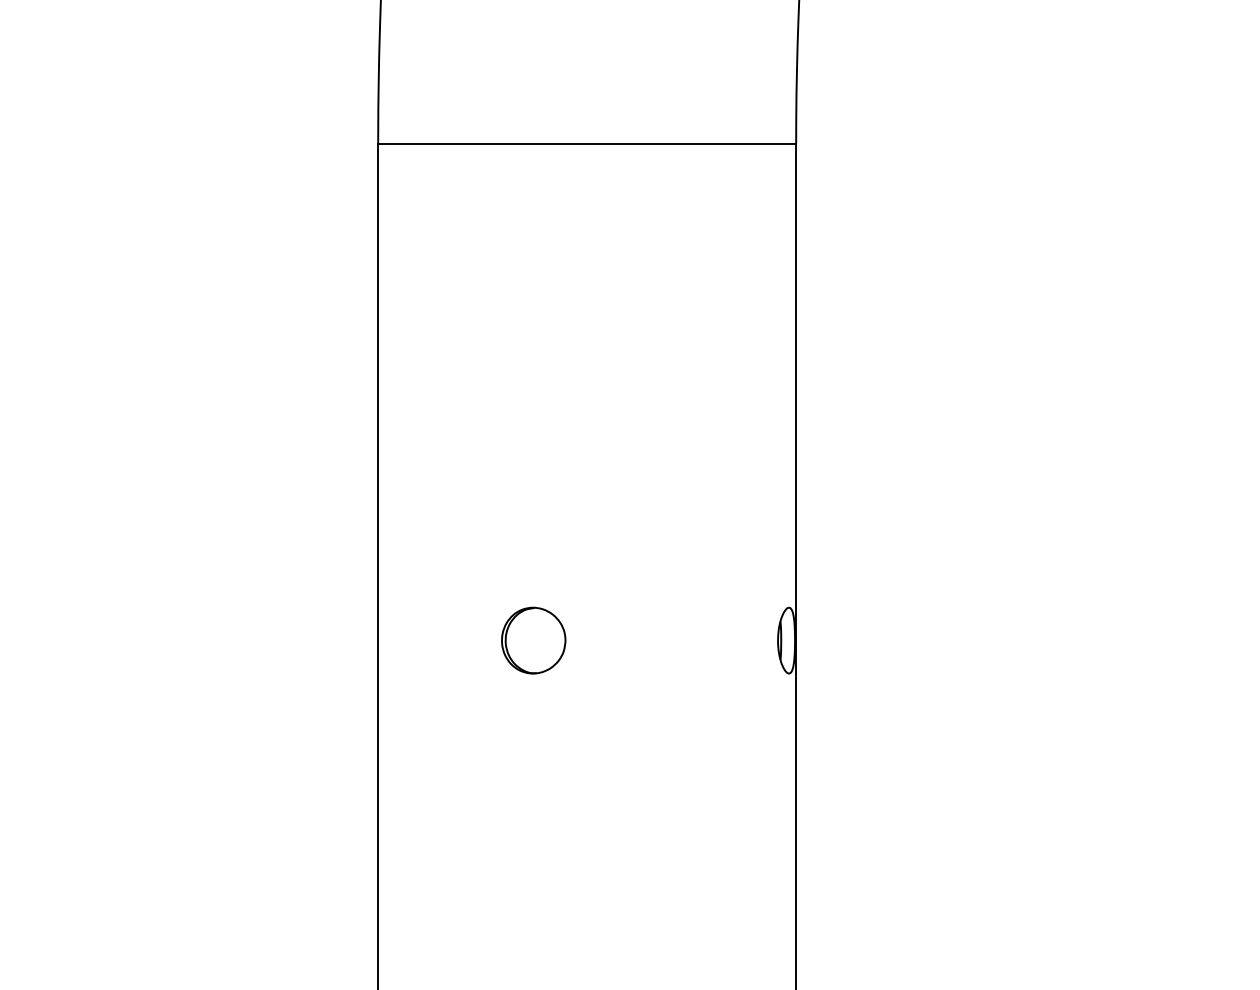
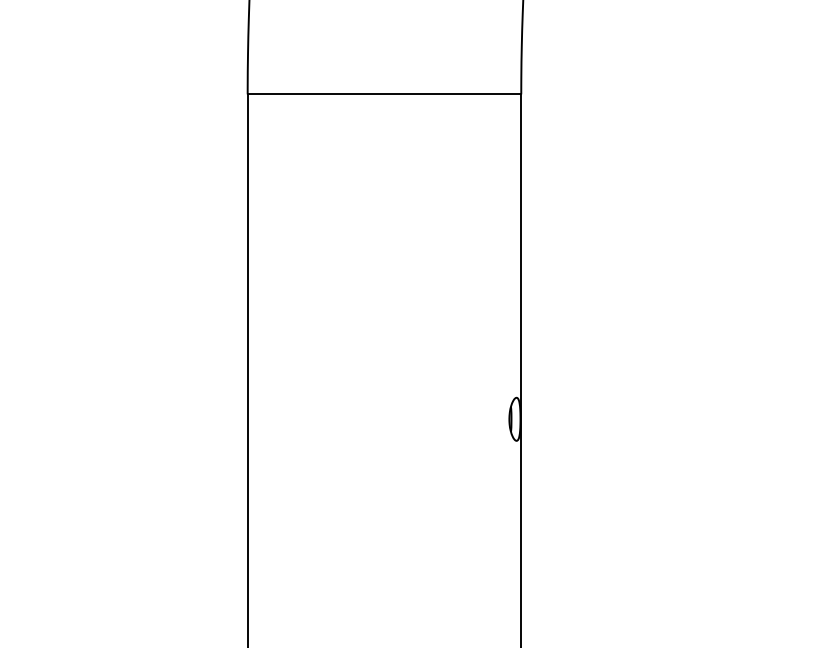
part: (533, 639) -> (349, 418), removed

